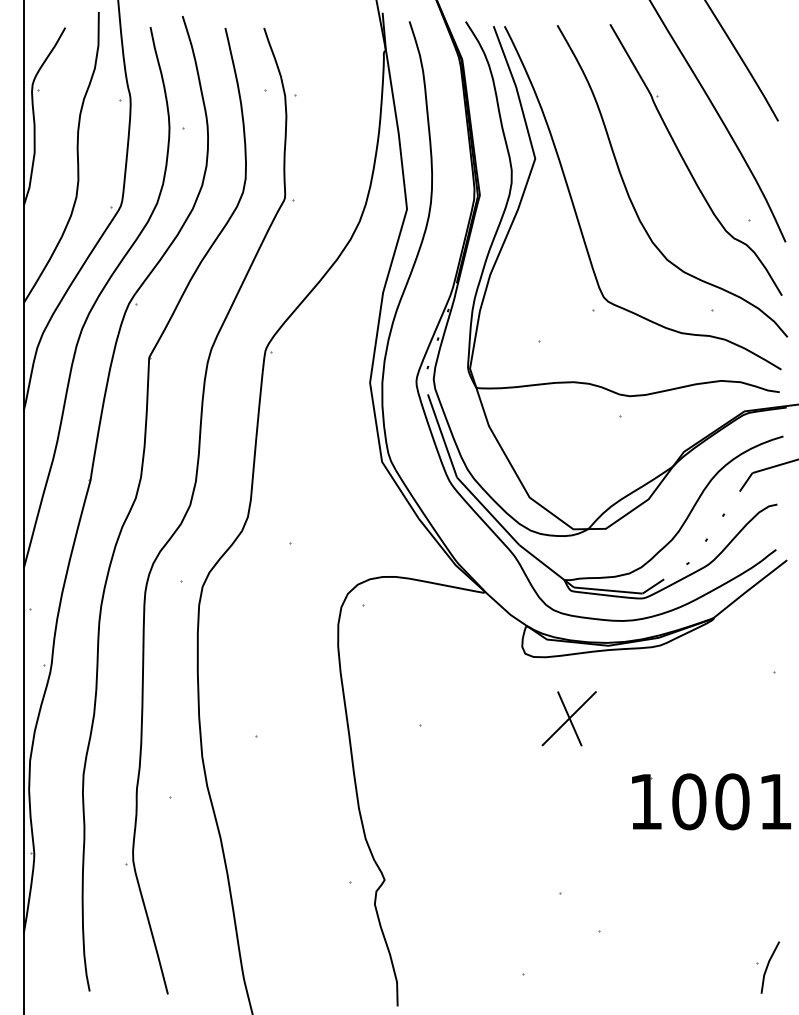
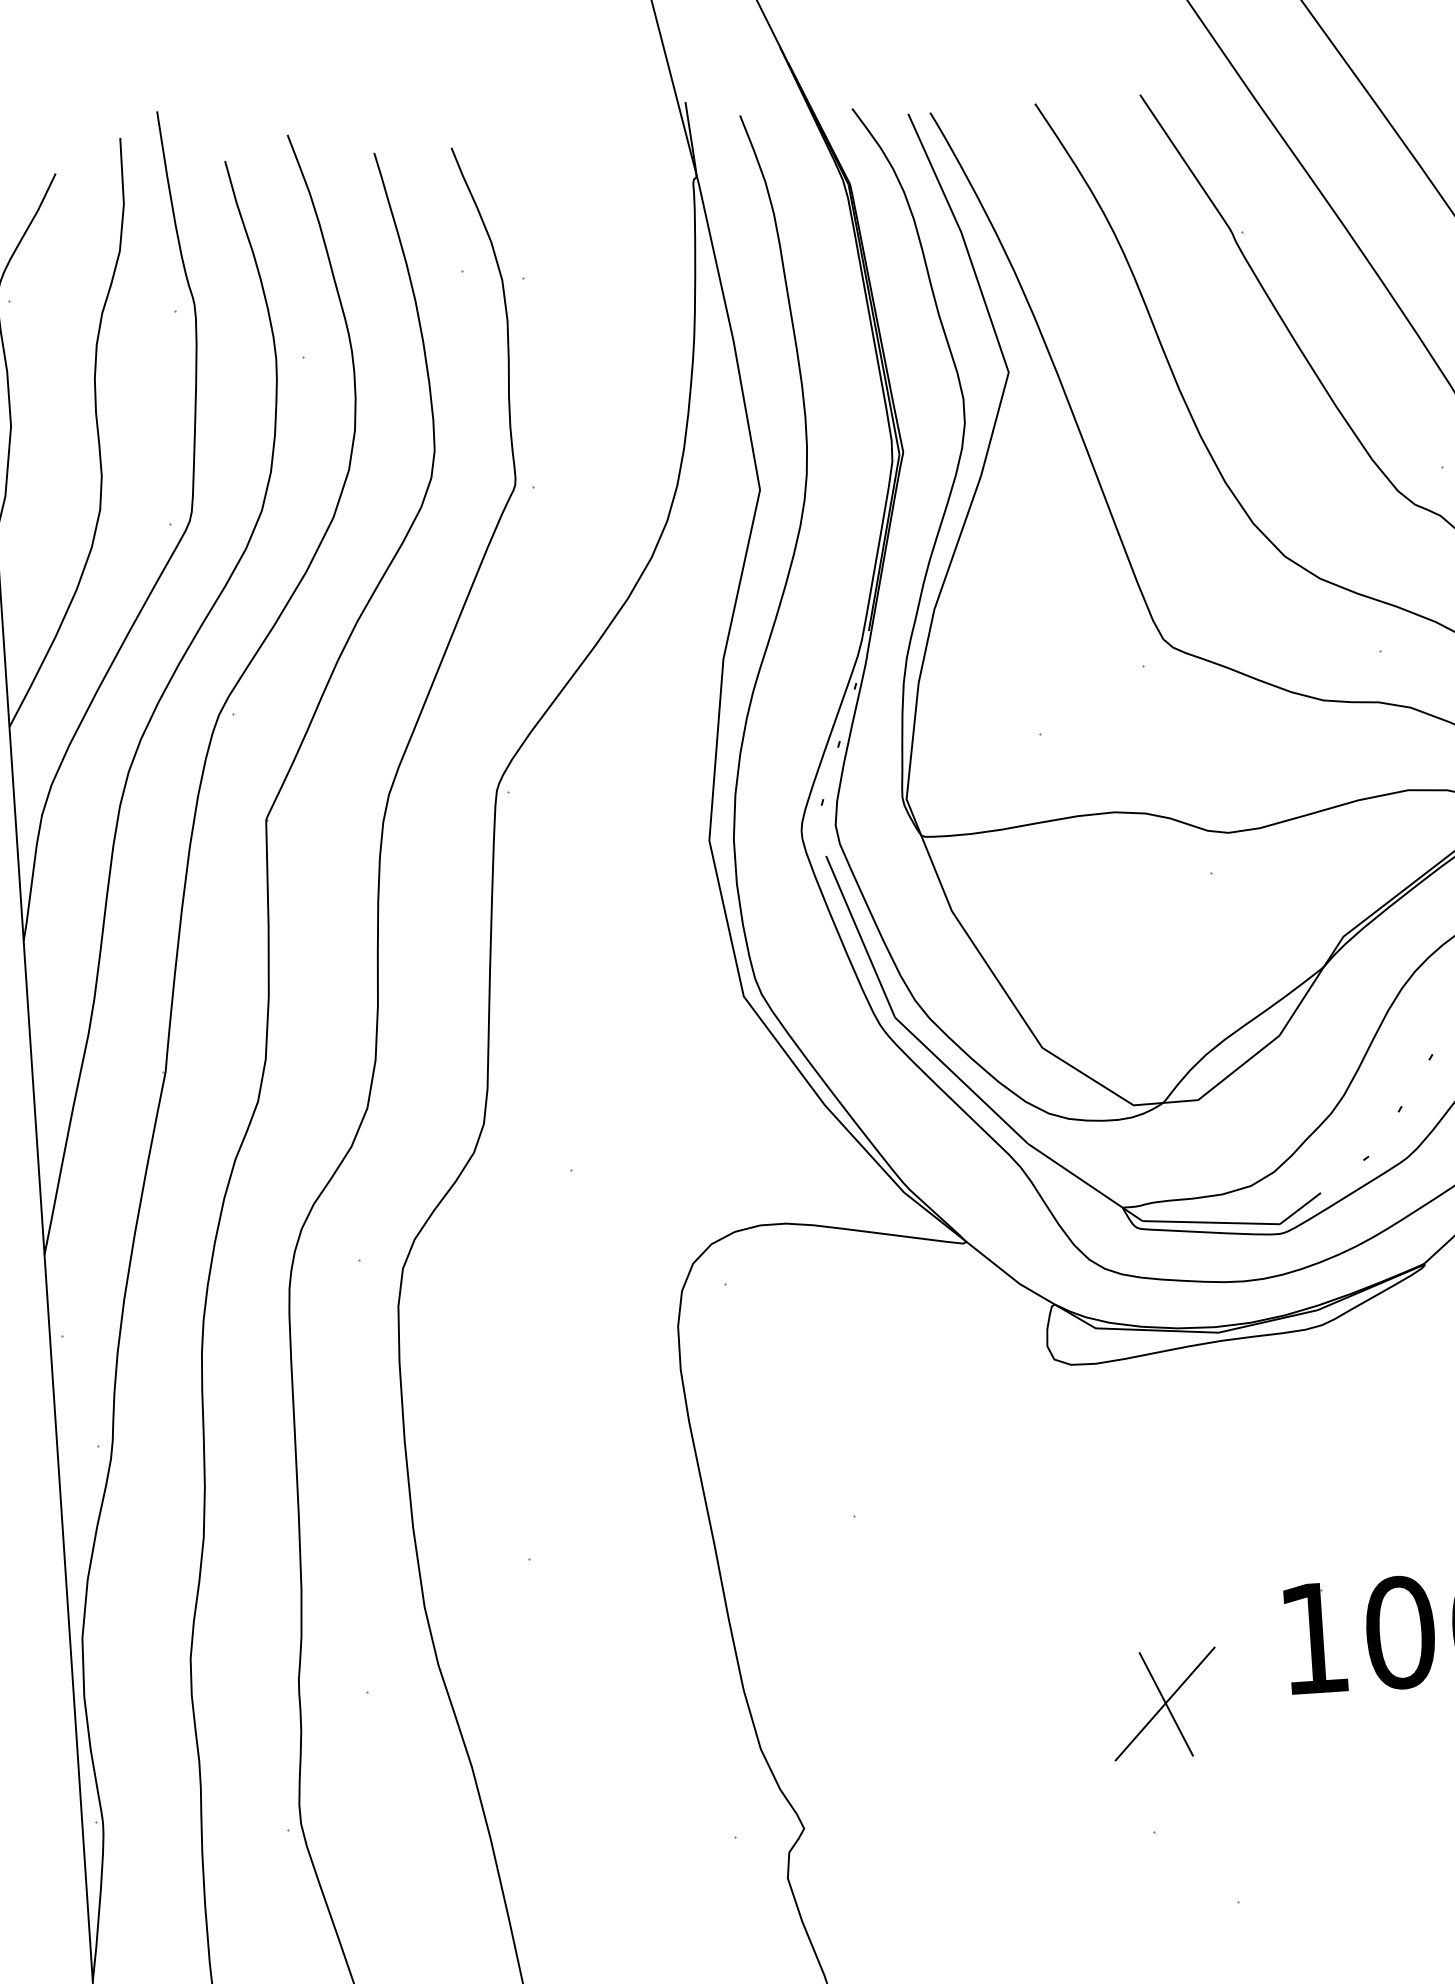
part: (568, 718) -> (1163, 1703), moved

